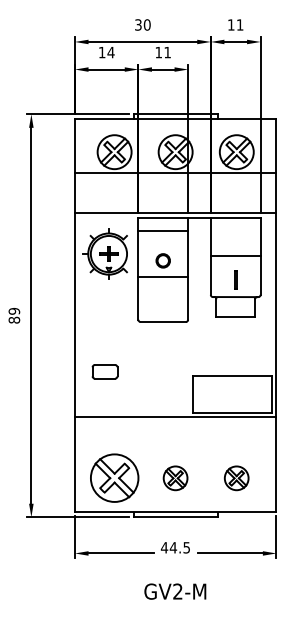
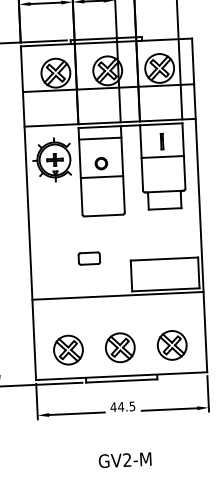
line: (235, 279) -> (161, 140), moved
part: (104, 371) -> (88, 258), moved
part: (114, 478) -> (68, 350), size x0.71
part: (175, 478) -> (120, 347), size x1.43
part: (236, 478) -> (171, 345), size x1.43
text: (175, 591) -> (125, 460), moved

